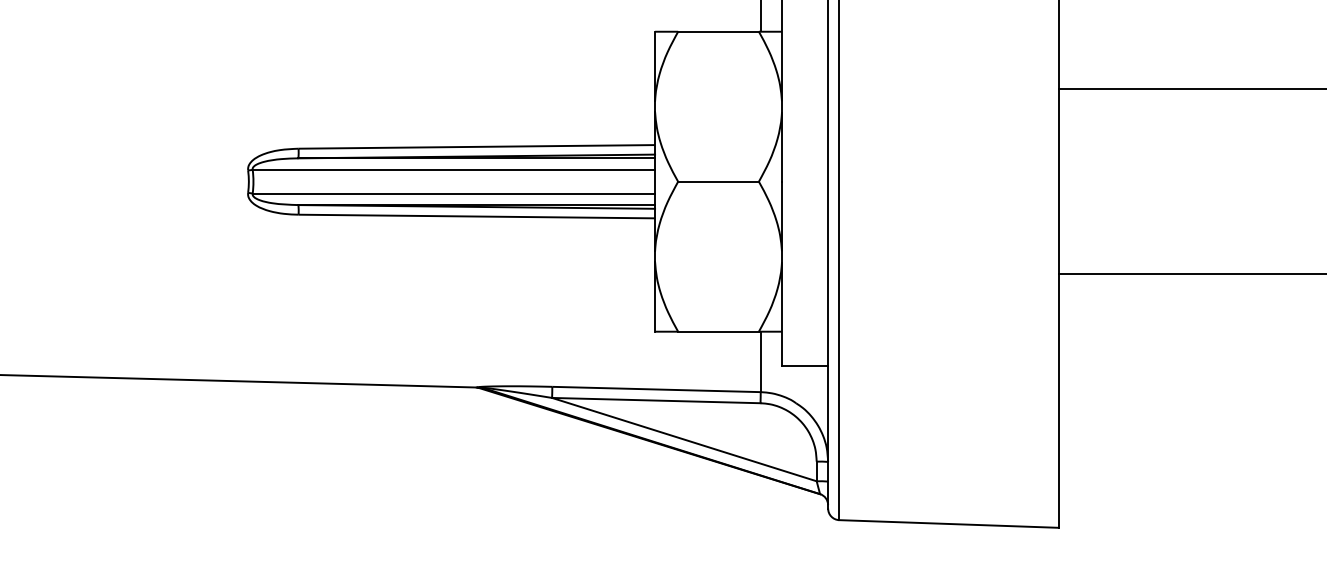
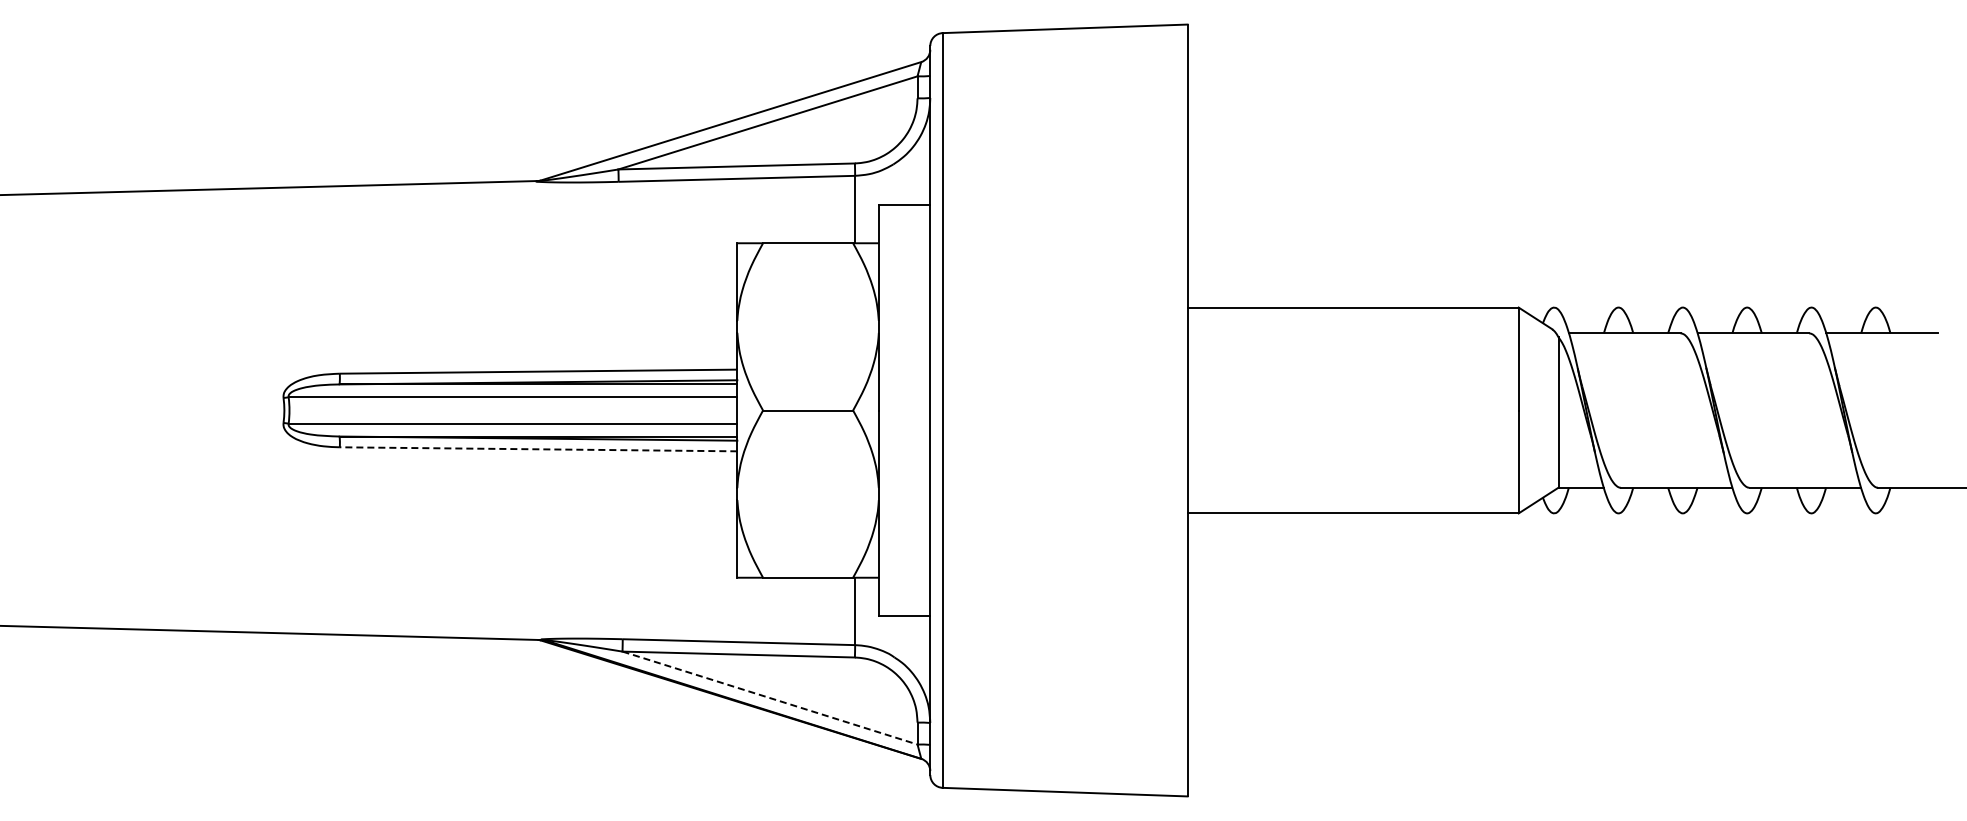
line: (476, 216) -> (538, 449), solid -> dashed
line: (684, 440) -> (770, 698), solid -> dashed

